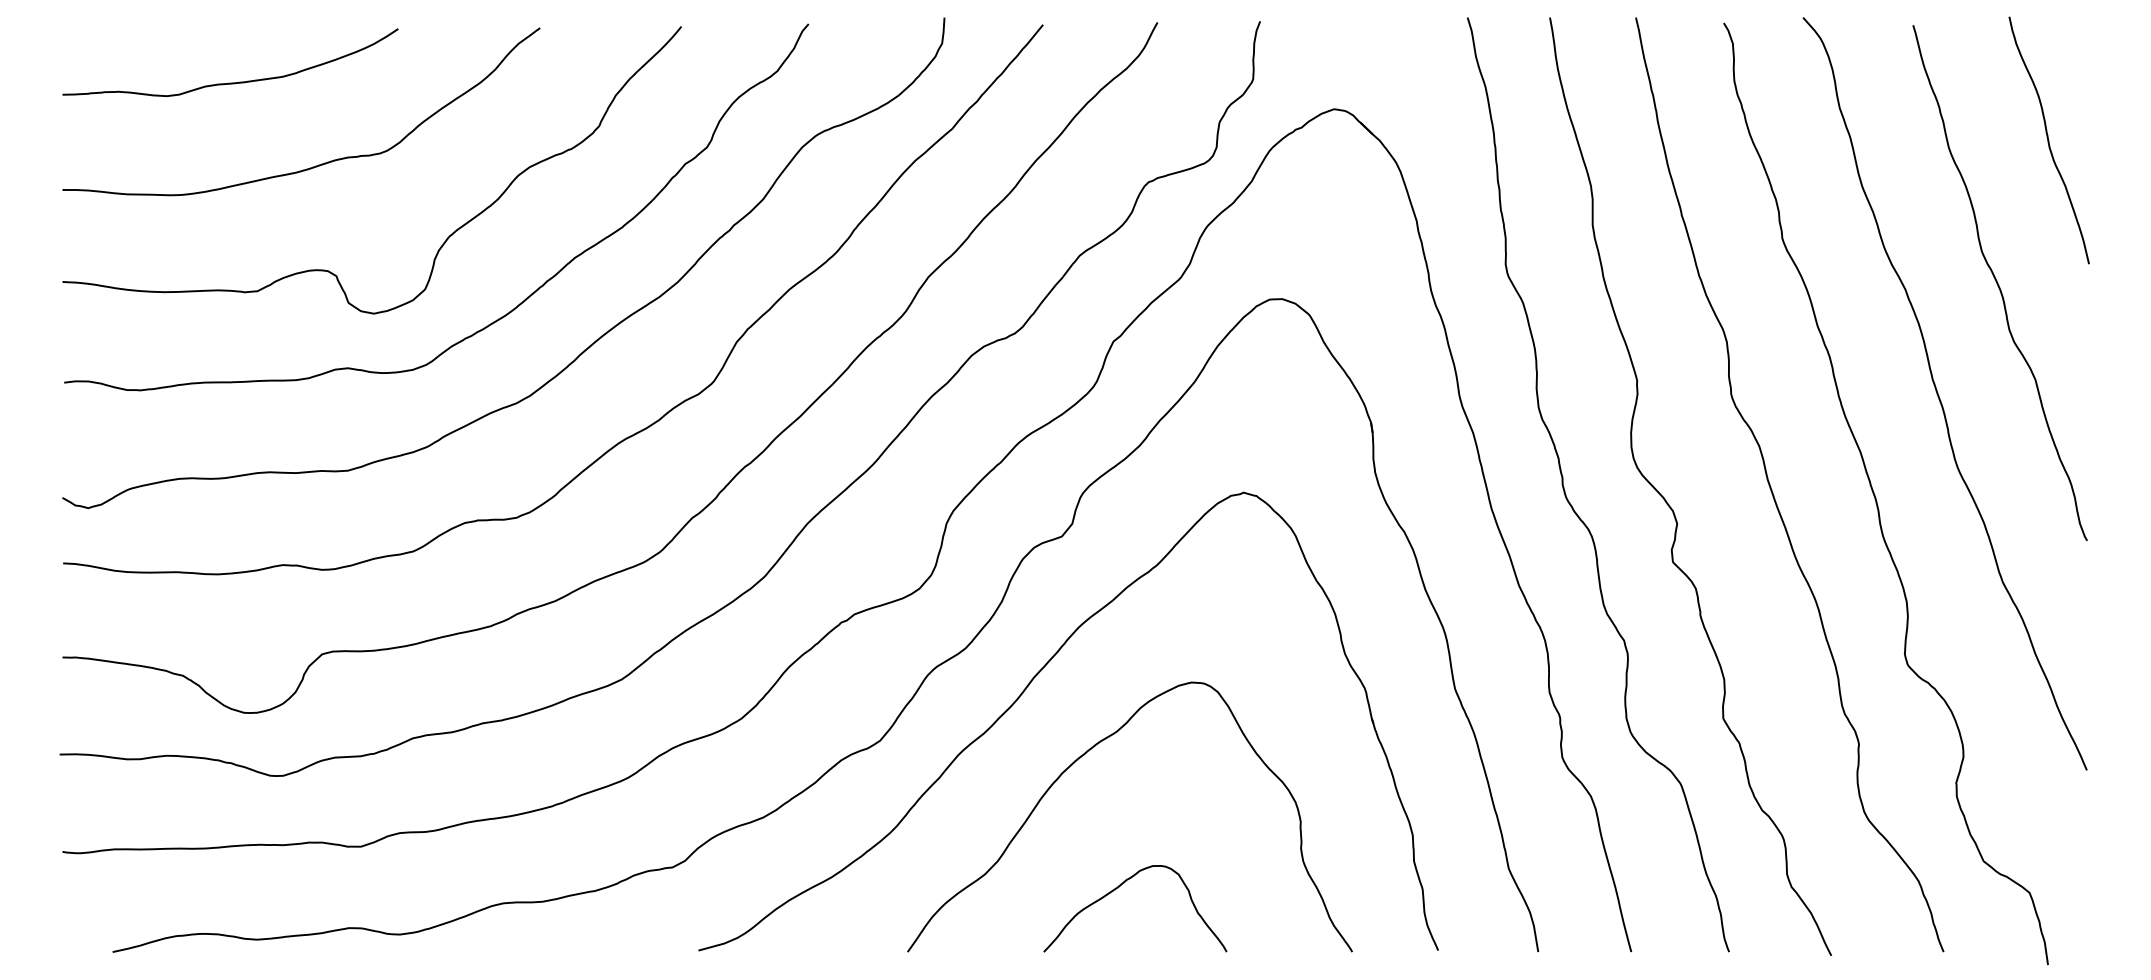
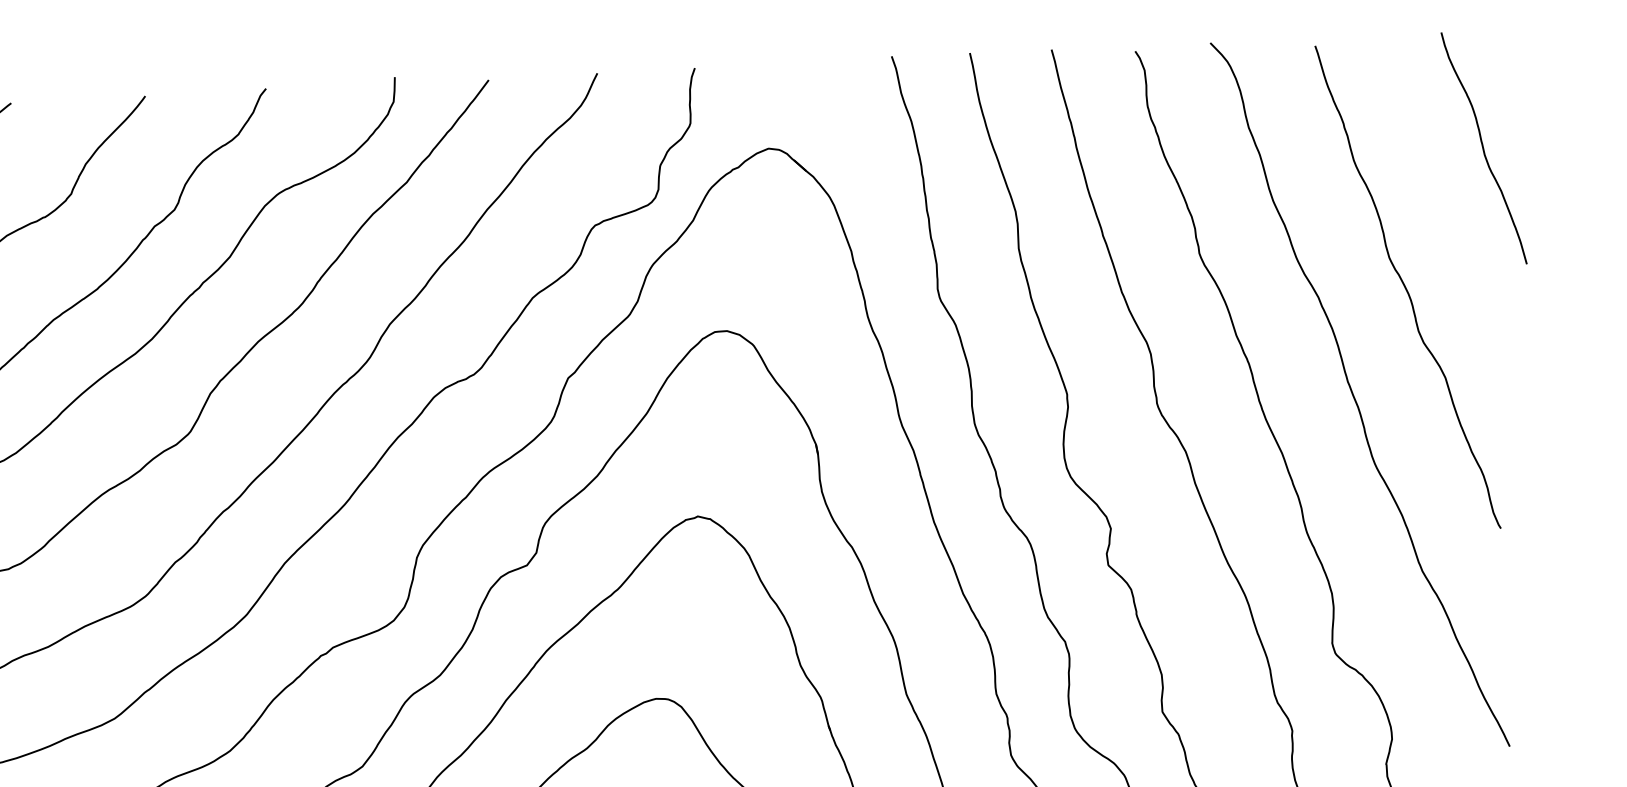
curve: (2048, 140) -> (1483, 148), moved

